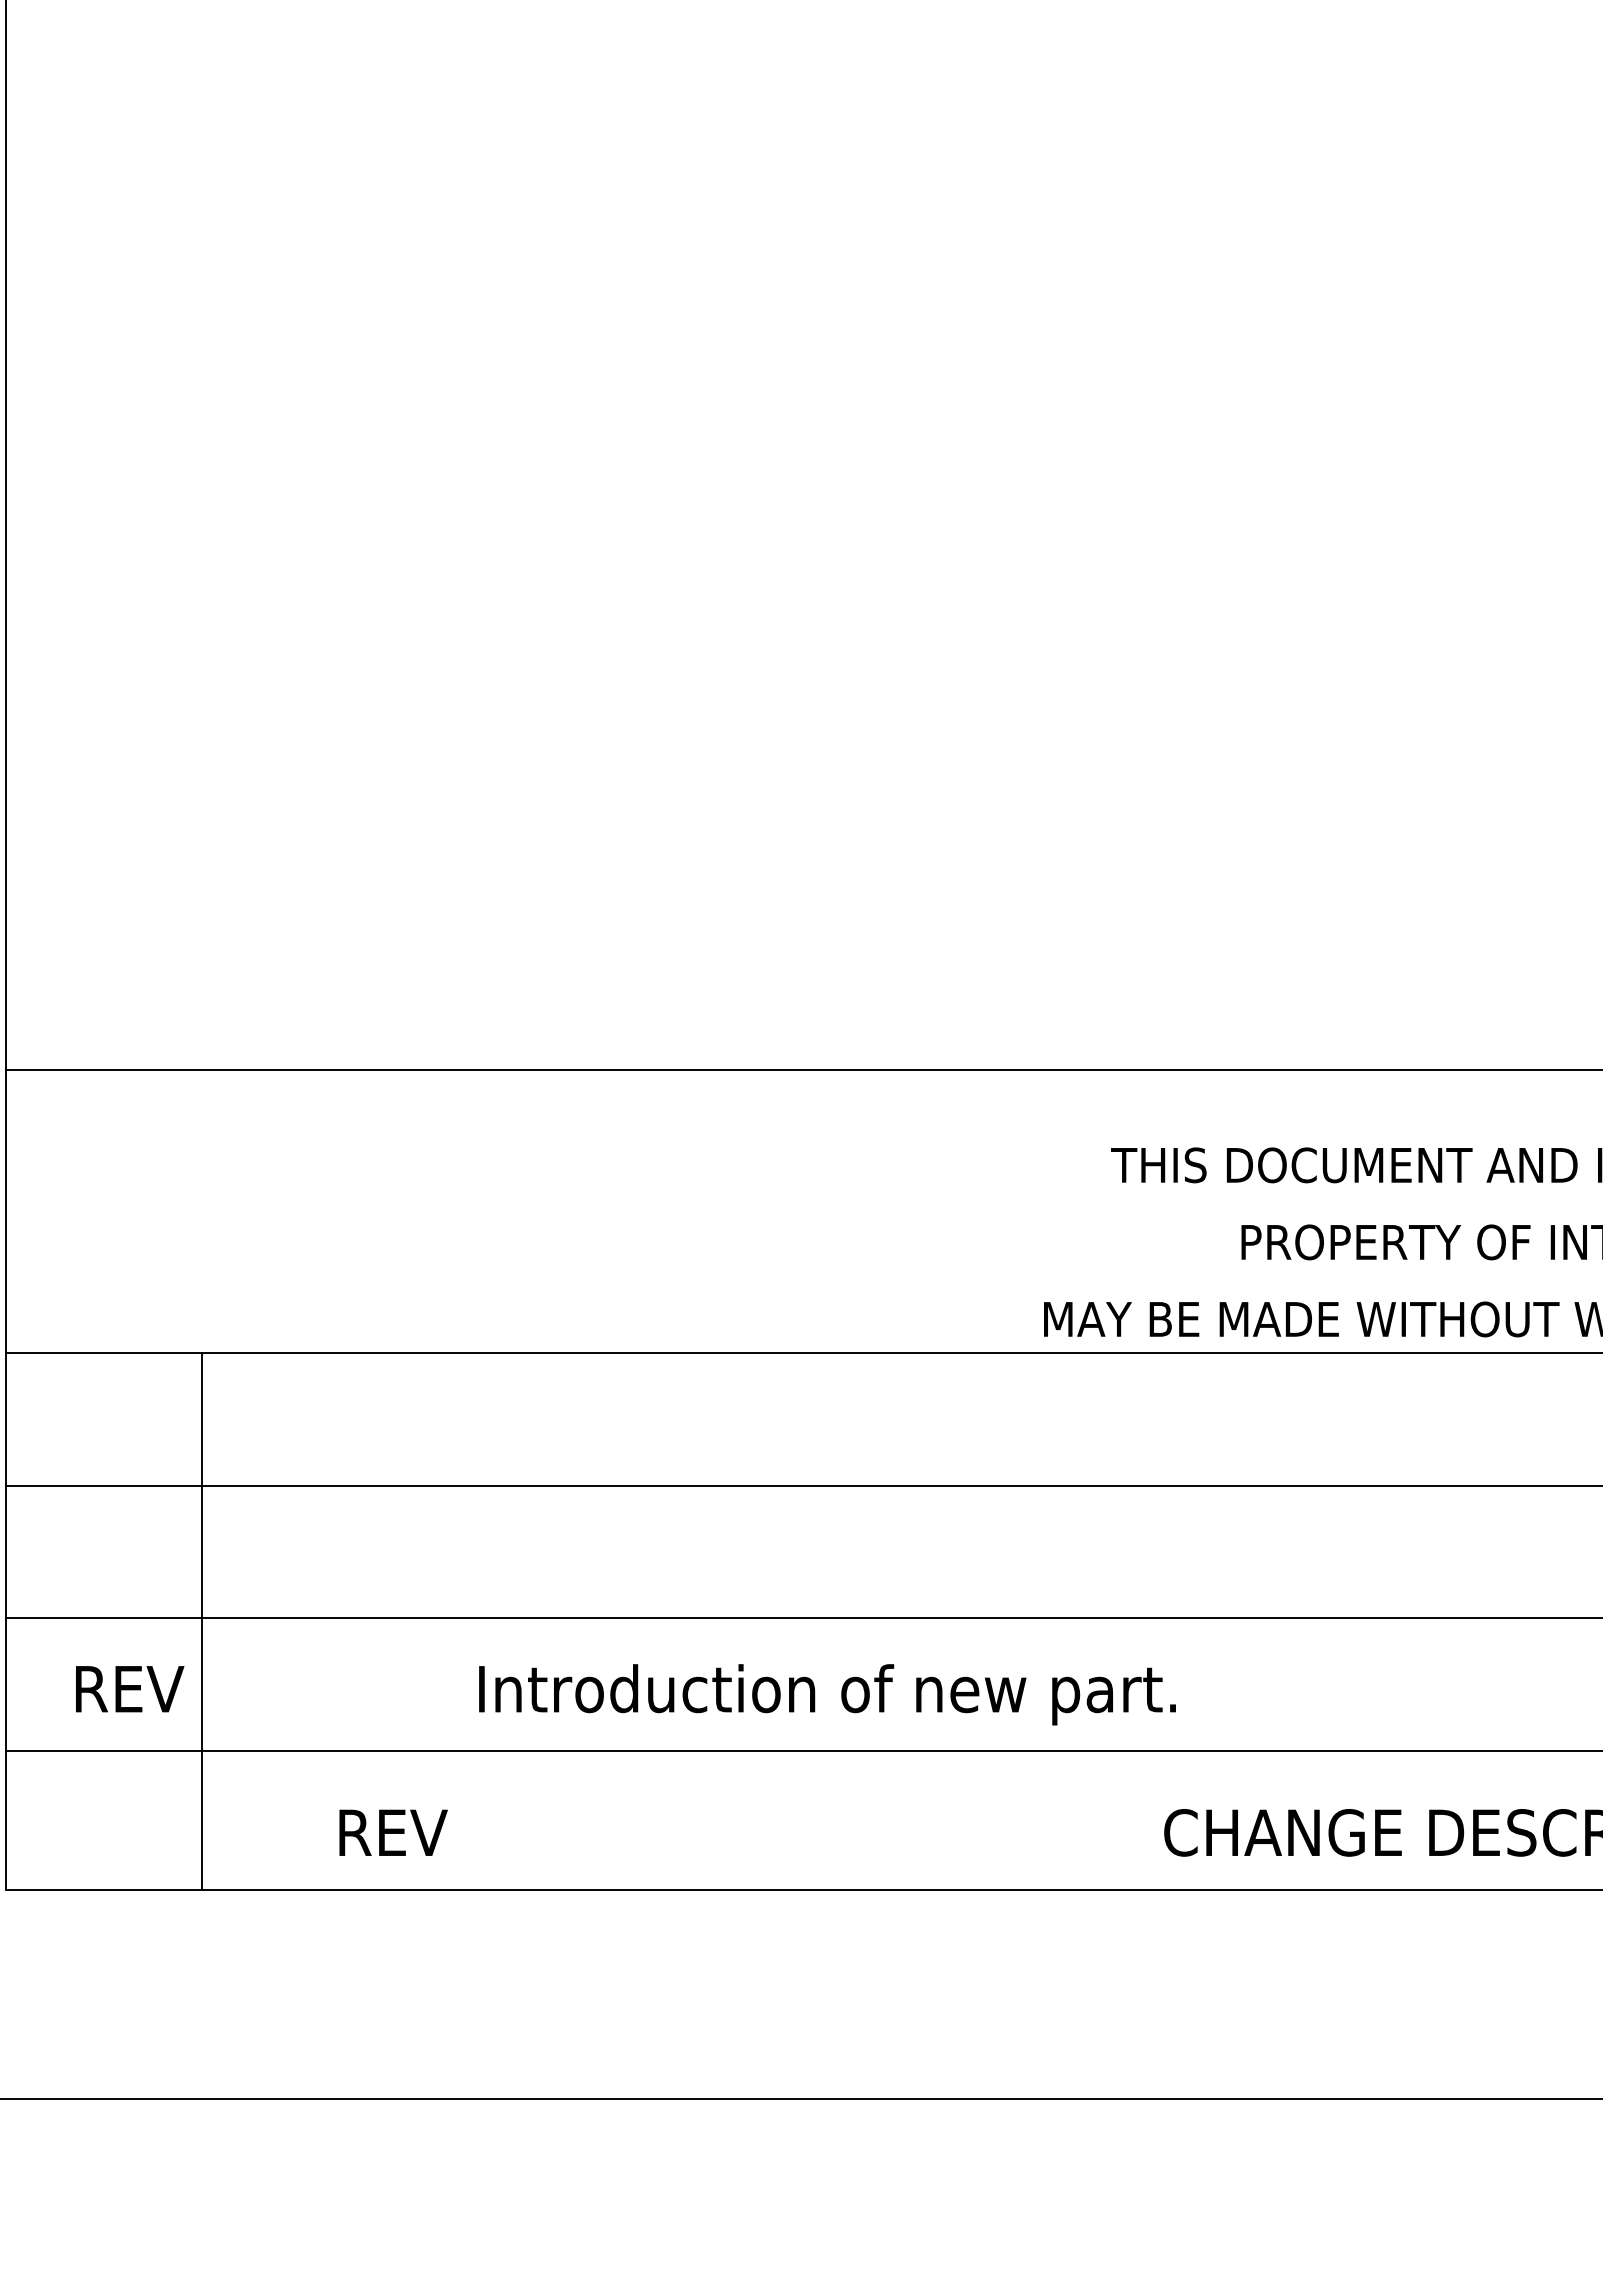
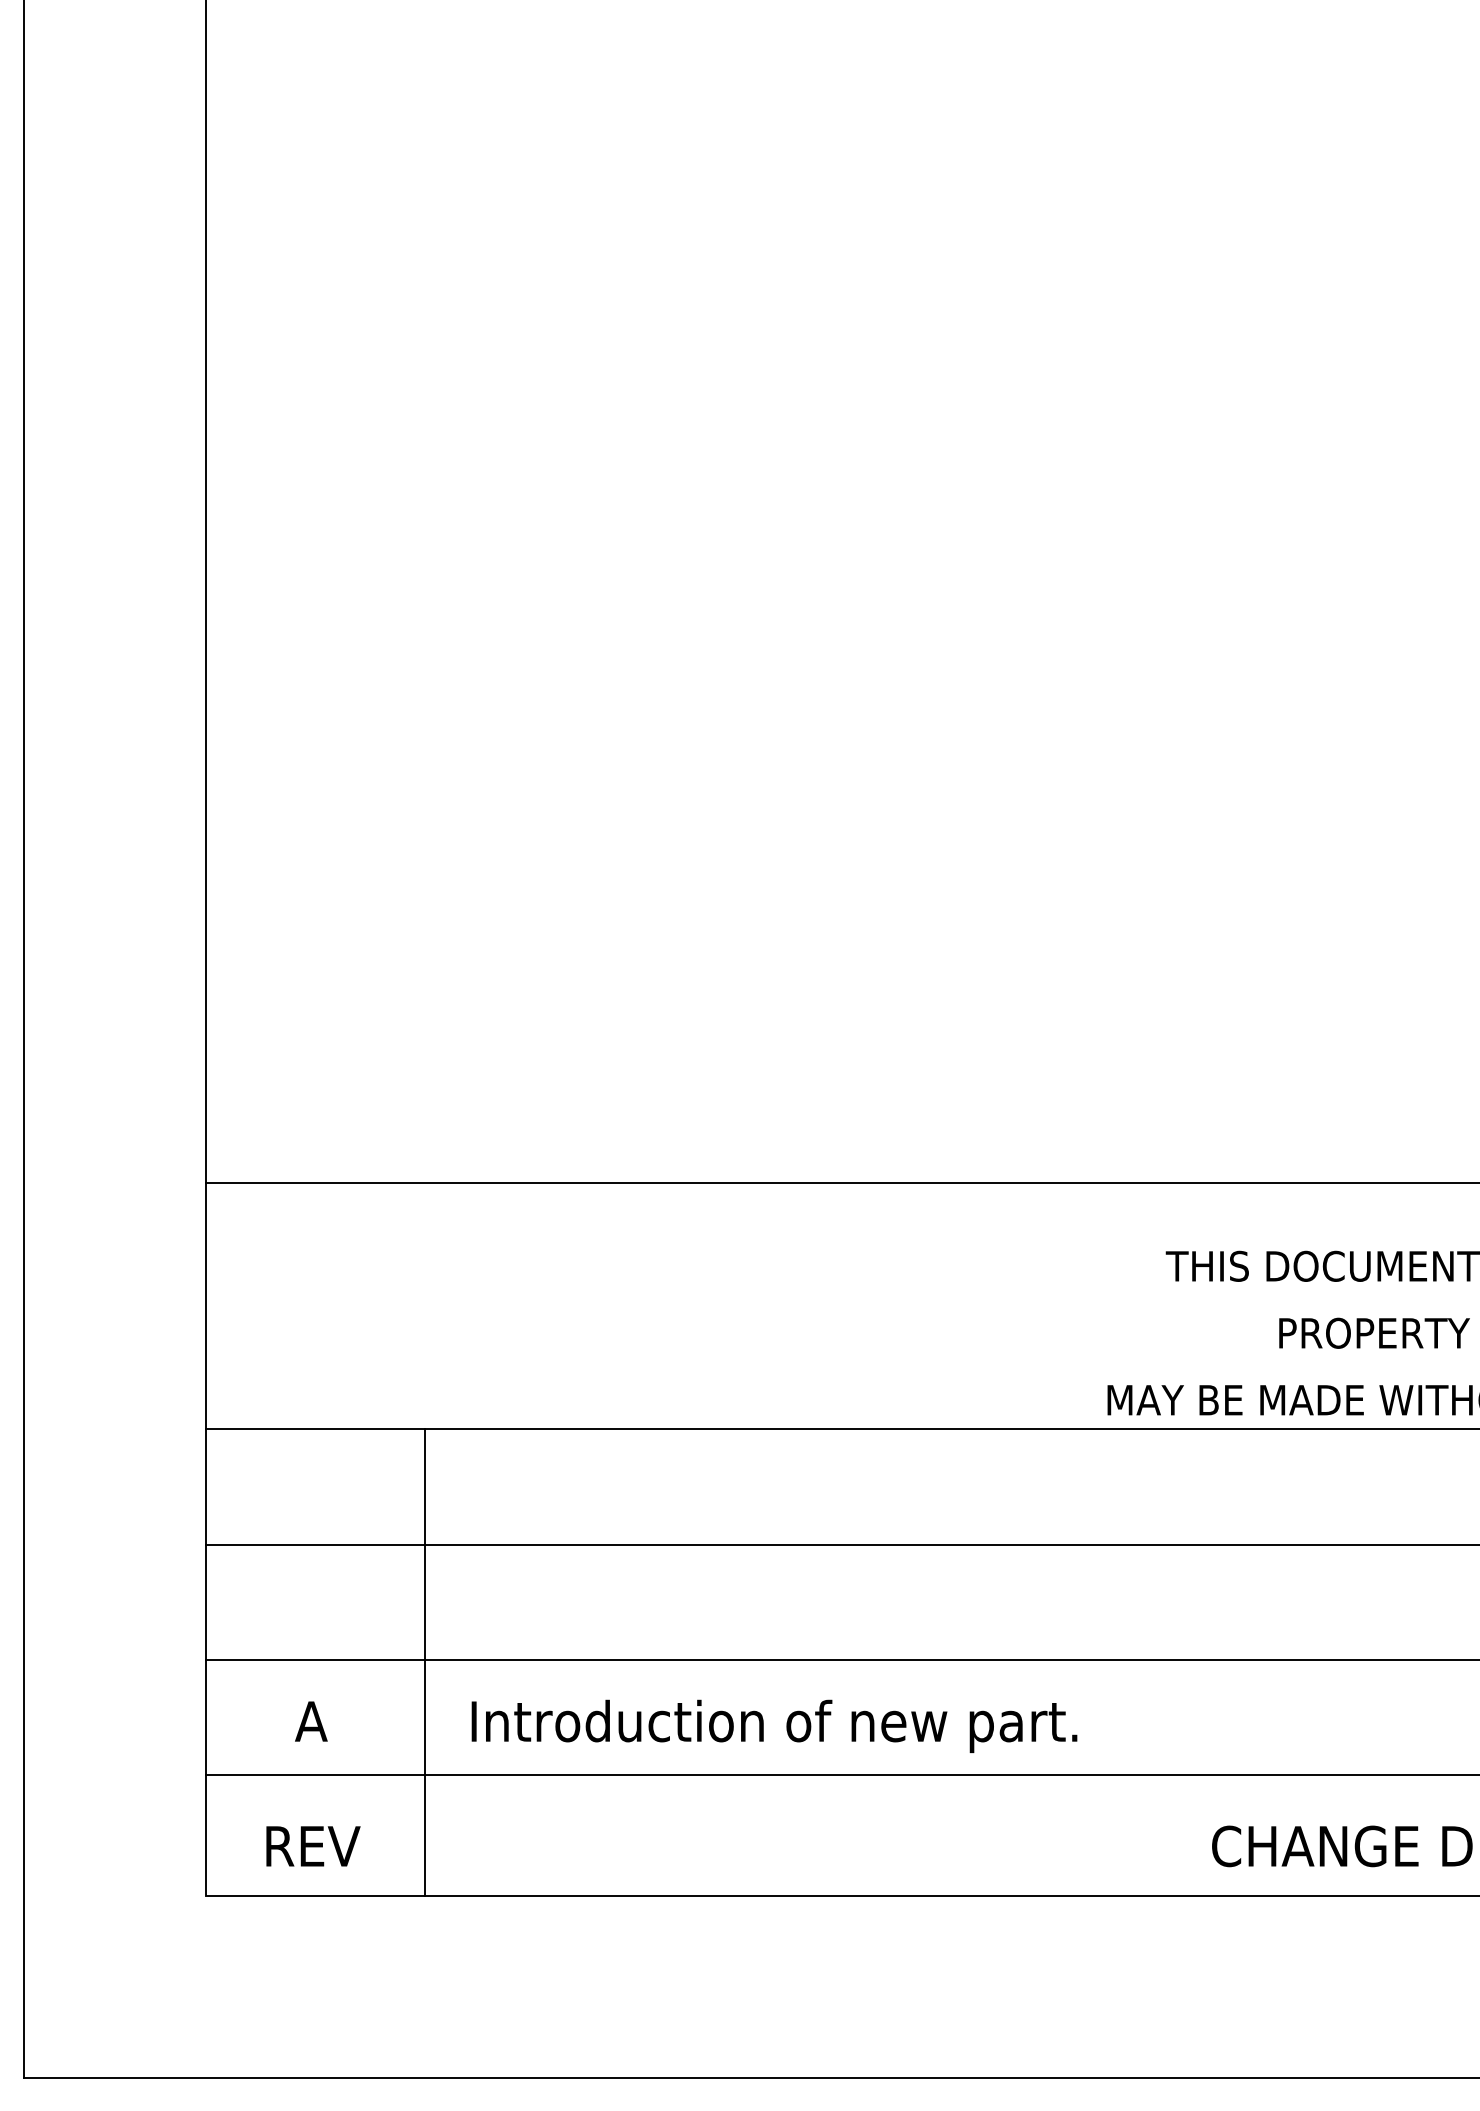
line: (202, 1621) -> (425, 1662), moved
text: (130, 1689) -> (313, 1721), REV -> A
text: (827, 1693) -> (774, 1725), moved
text: (393, 1832) -> (313, 1846), moved

